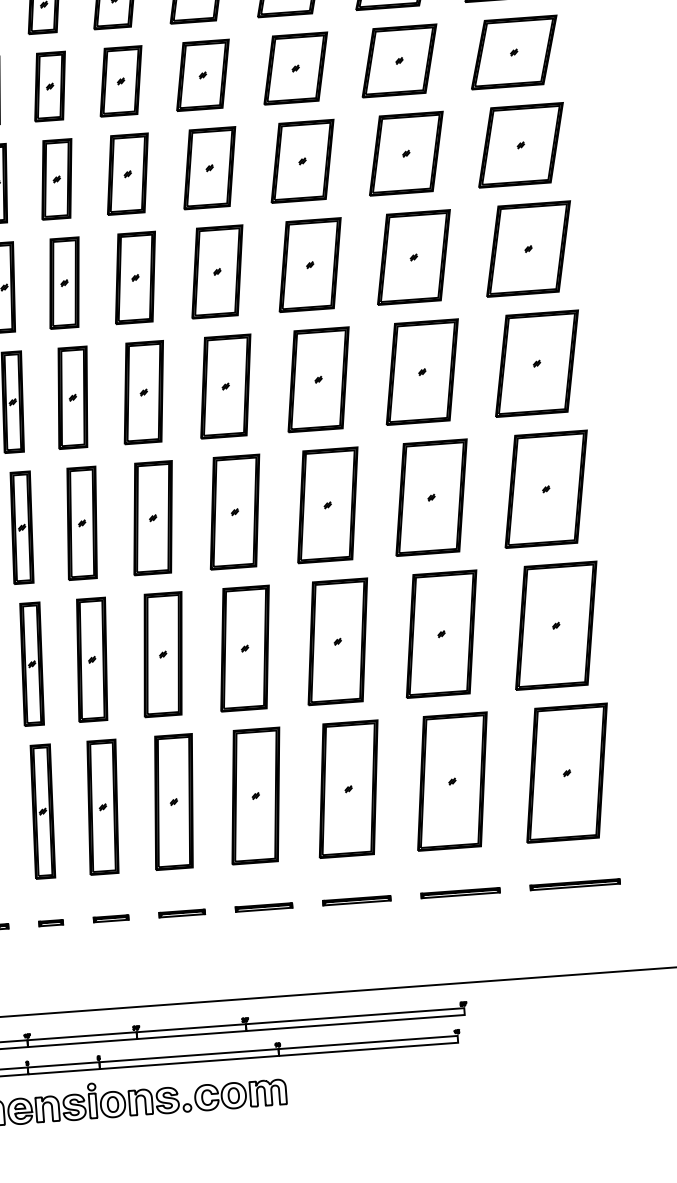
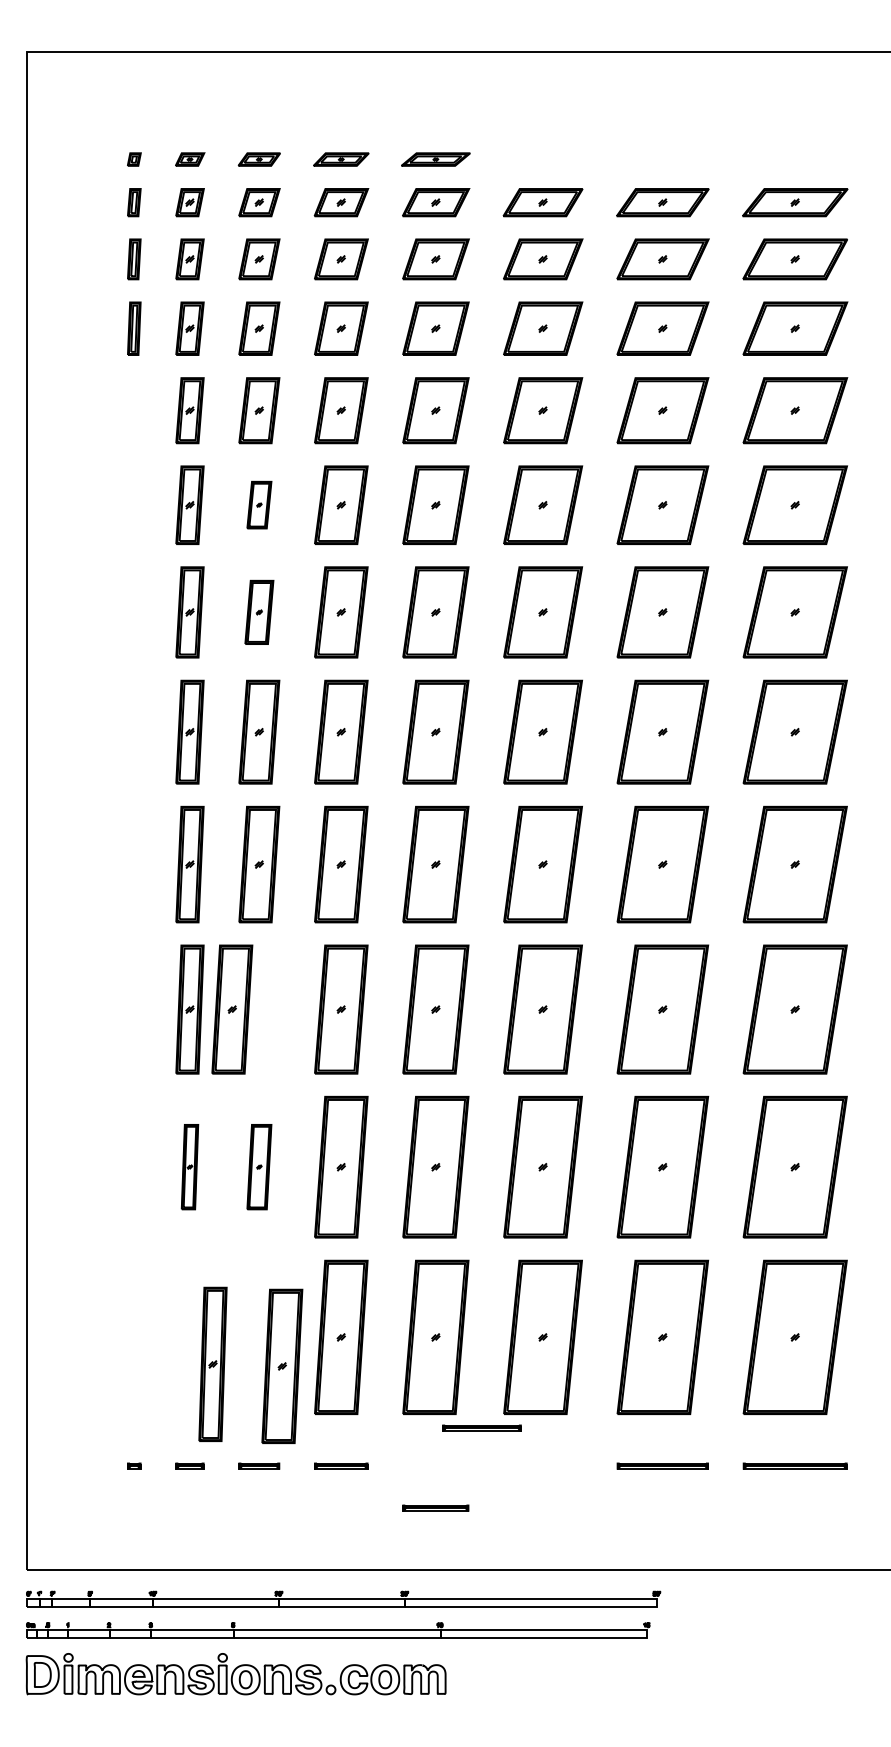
part: (50, 85) -> (259, 504), size x0.6
part: (57, 179) -> (259, 612), size x0.7
part: (82, 523) -> (232, 1009), moved
part: (92, 659) -> (259, 1166), size x0.6
part: (31, 663) -> (189, 1166), size x0.6
part: (103, 806) -> (282, 1365), moved
part: (42, 810) -> (212, 1363), moved
part: (356, 900) -> (481, 1427), moved
part: (263, 906) -> (435, 1507), moved

